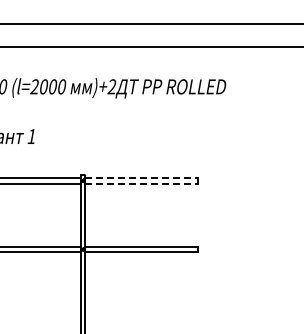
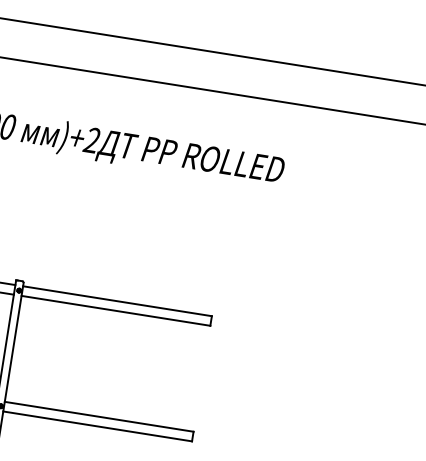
line: (142, 177) -> (119, 300), dashed -> solid
line: (142, 183) -> (117, 310), dashed -> solid

